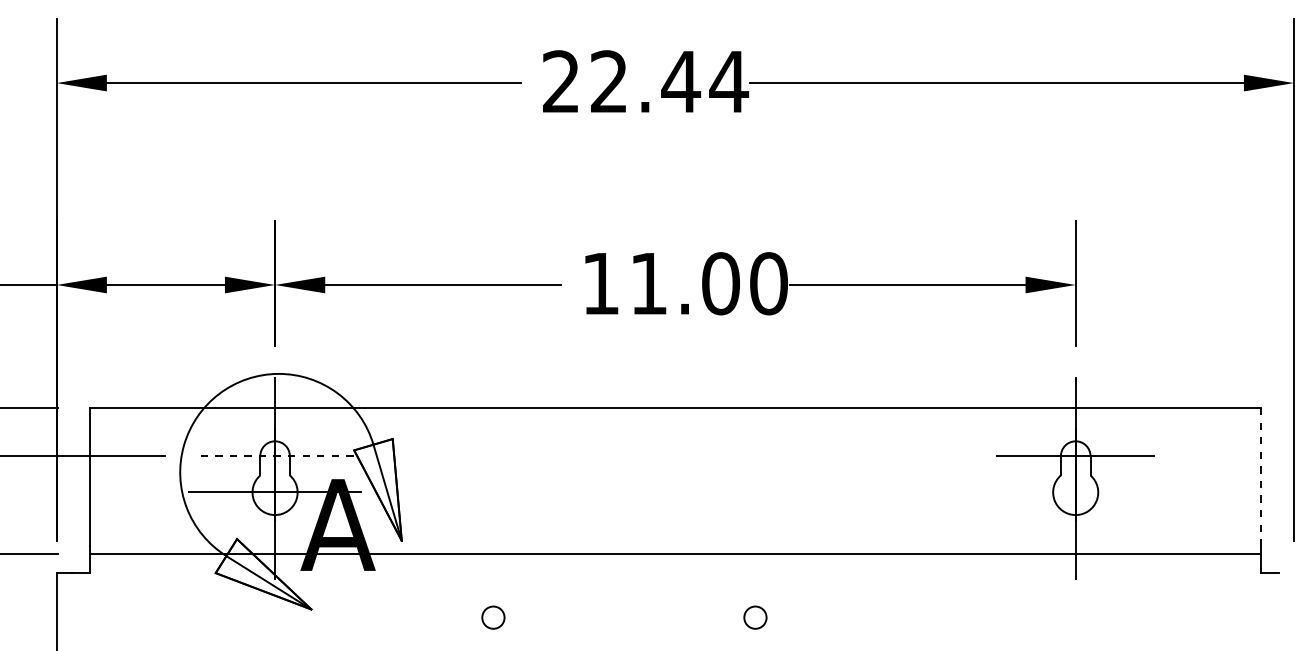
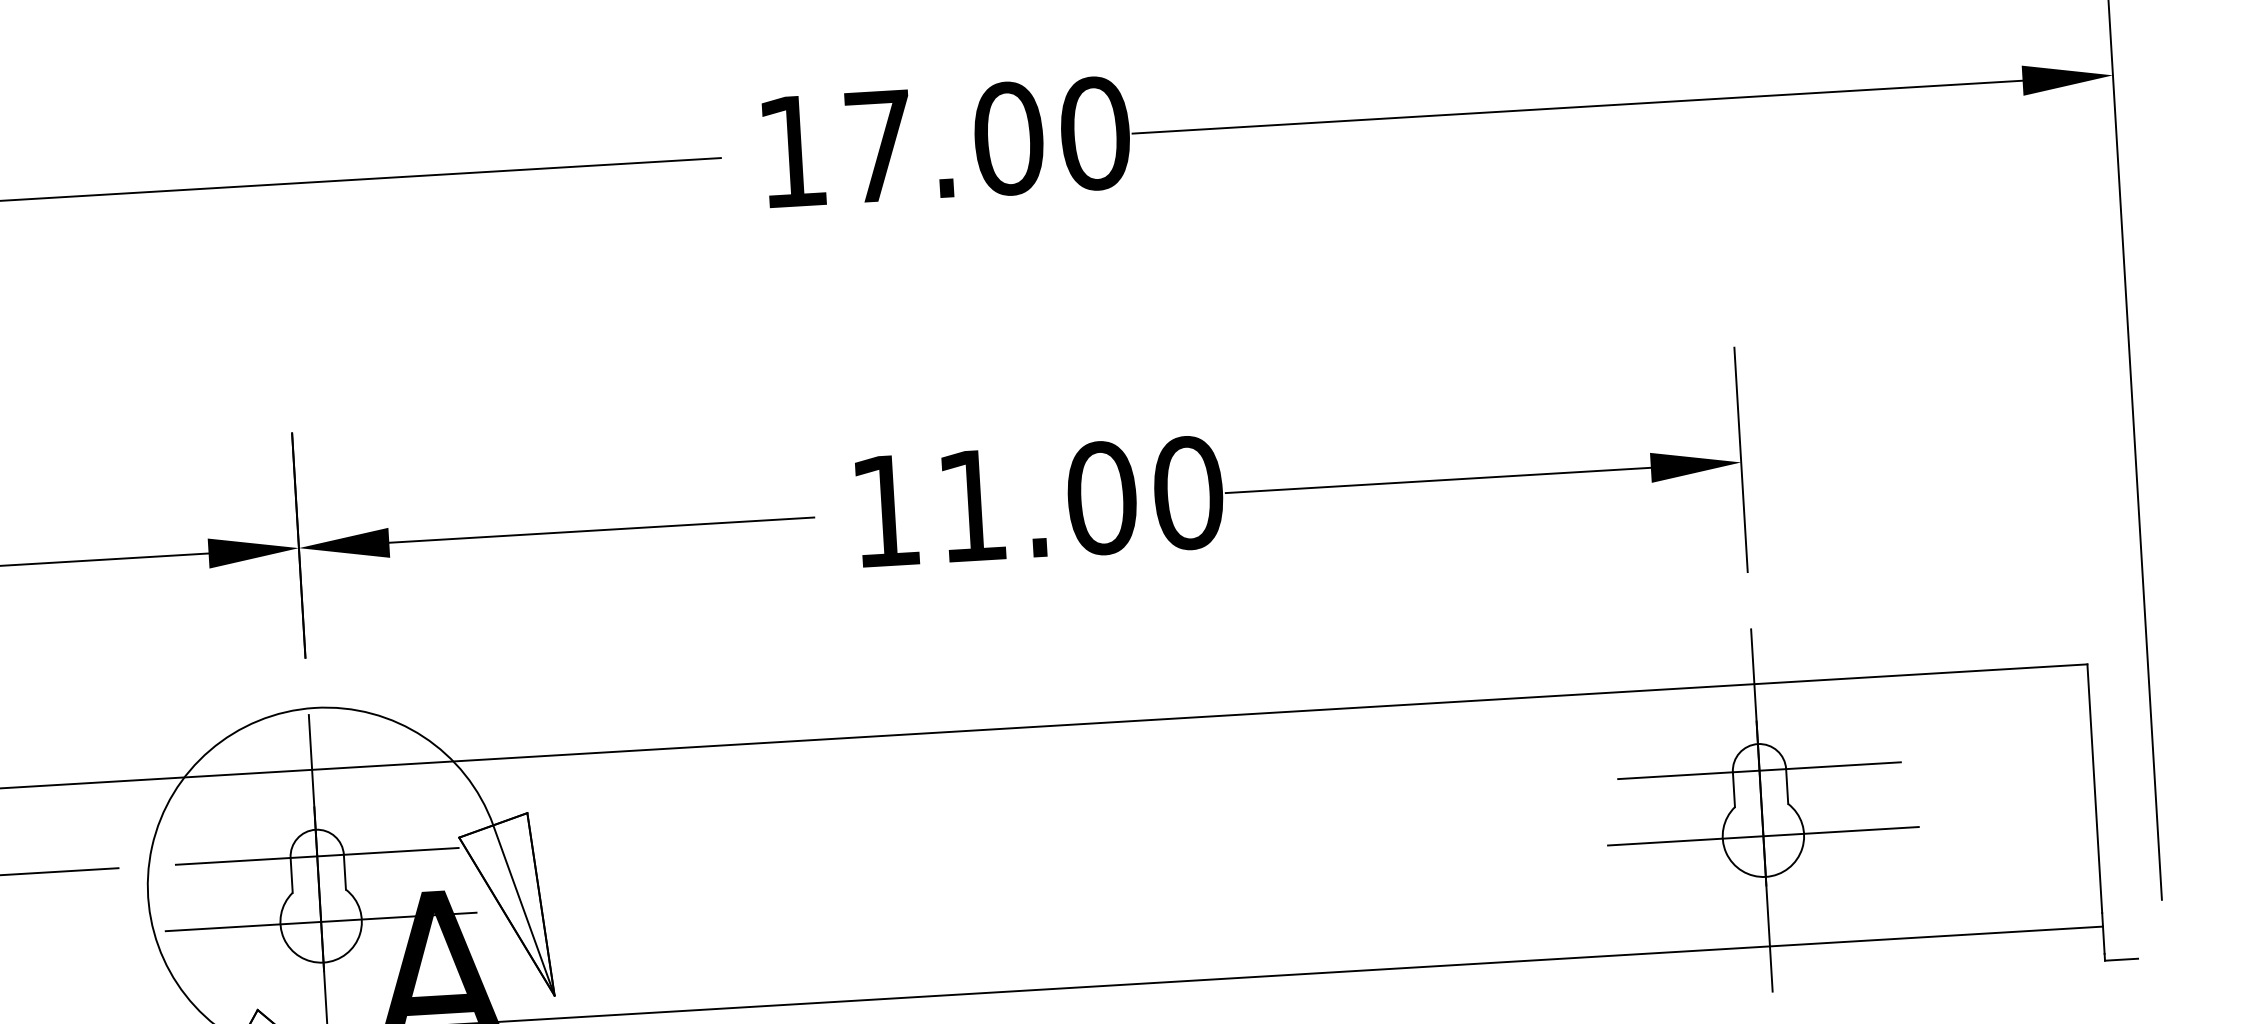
text: (646, 81) -> (946, 141), 22.44 -> 17.00
line: (274, 456) -> (316, 857), dashed -> solid
line: (1260, 477) -> (2094, 789), dashed -> solid
line: (1075, 492) -> (1763, 836), added

